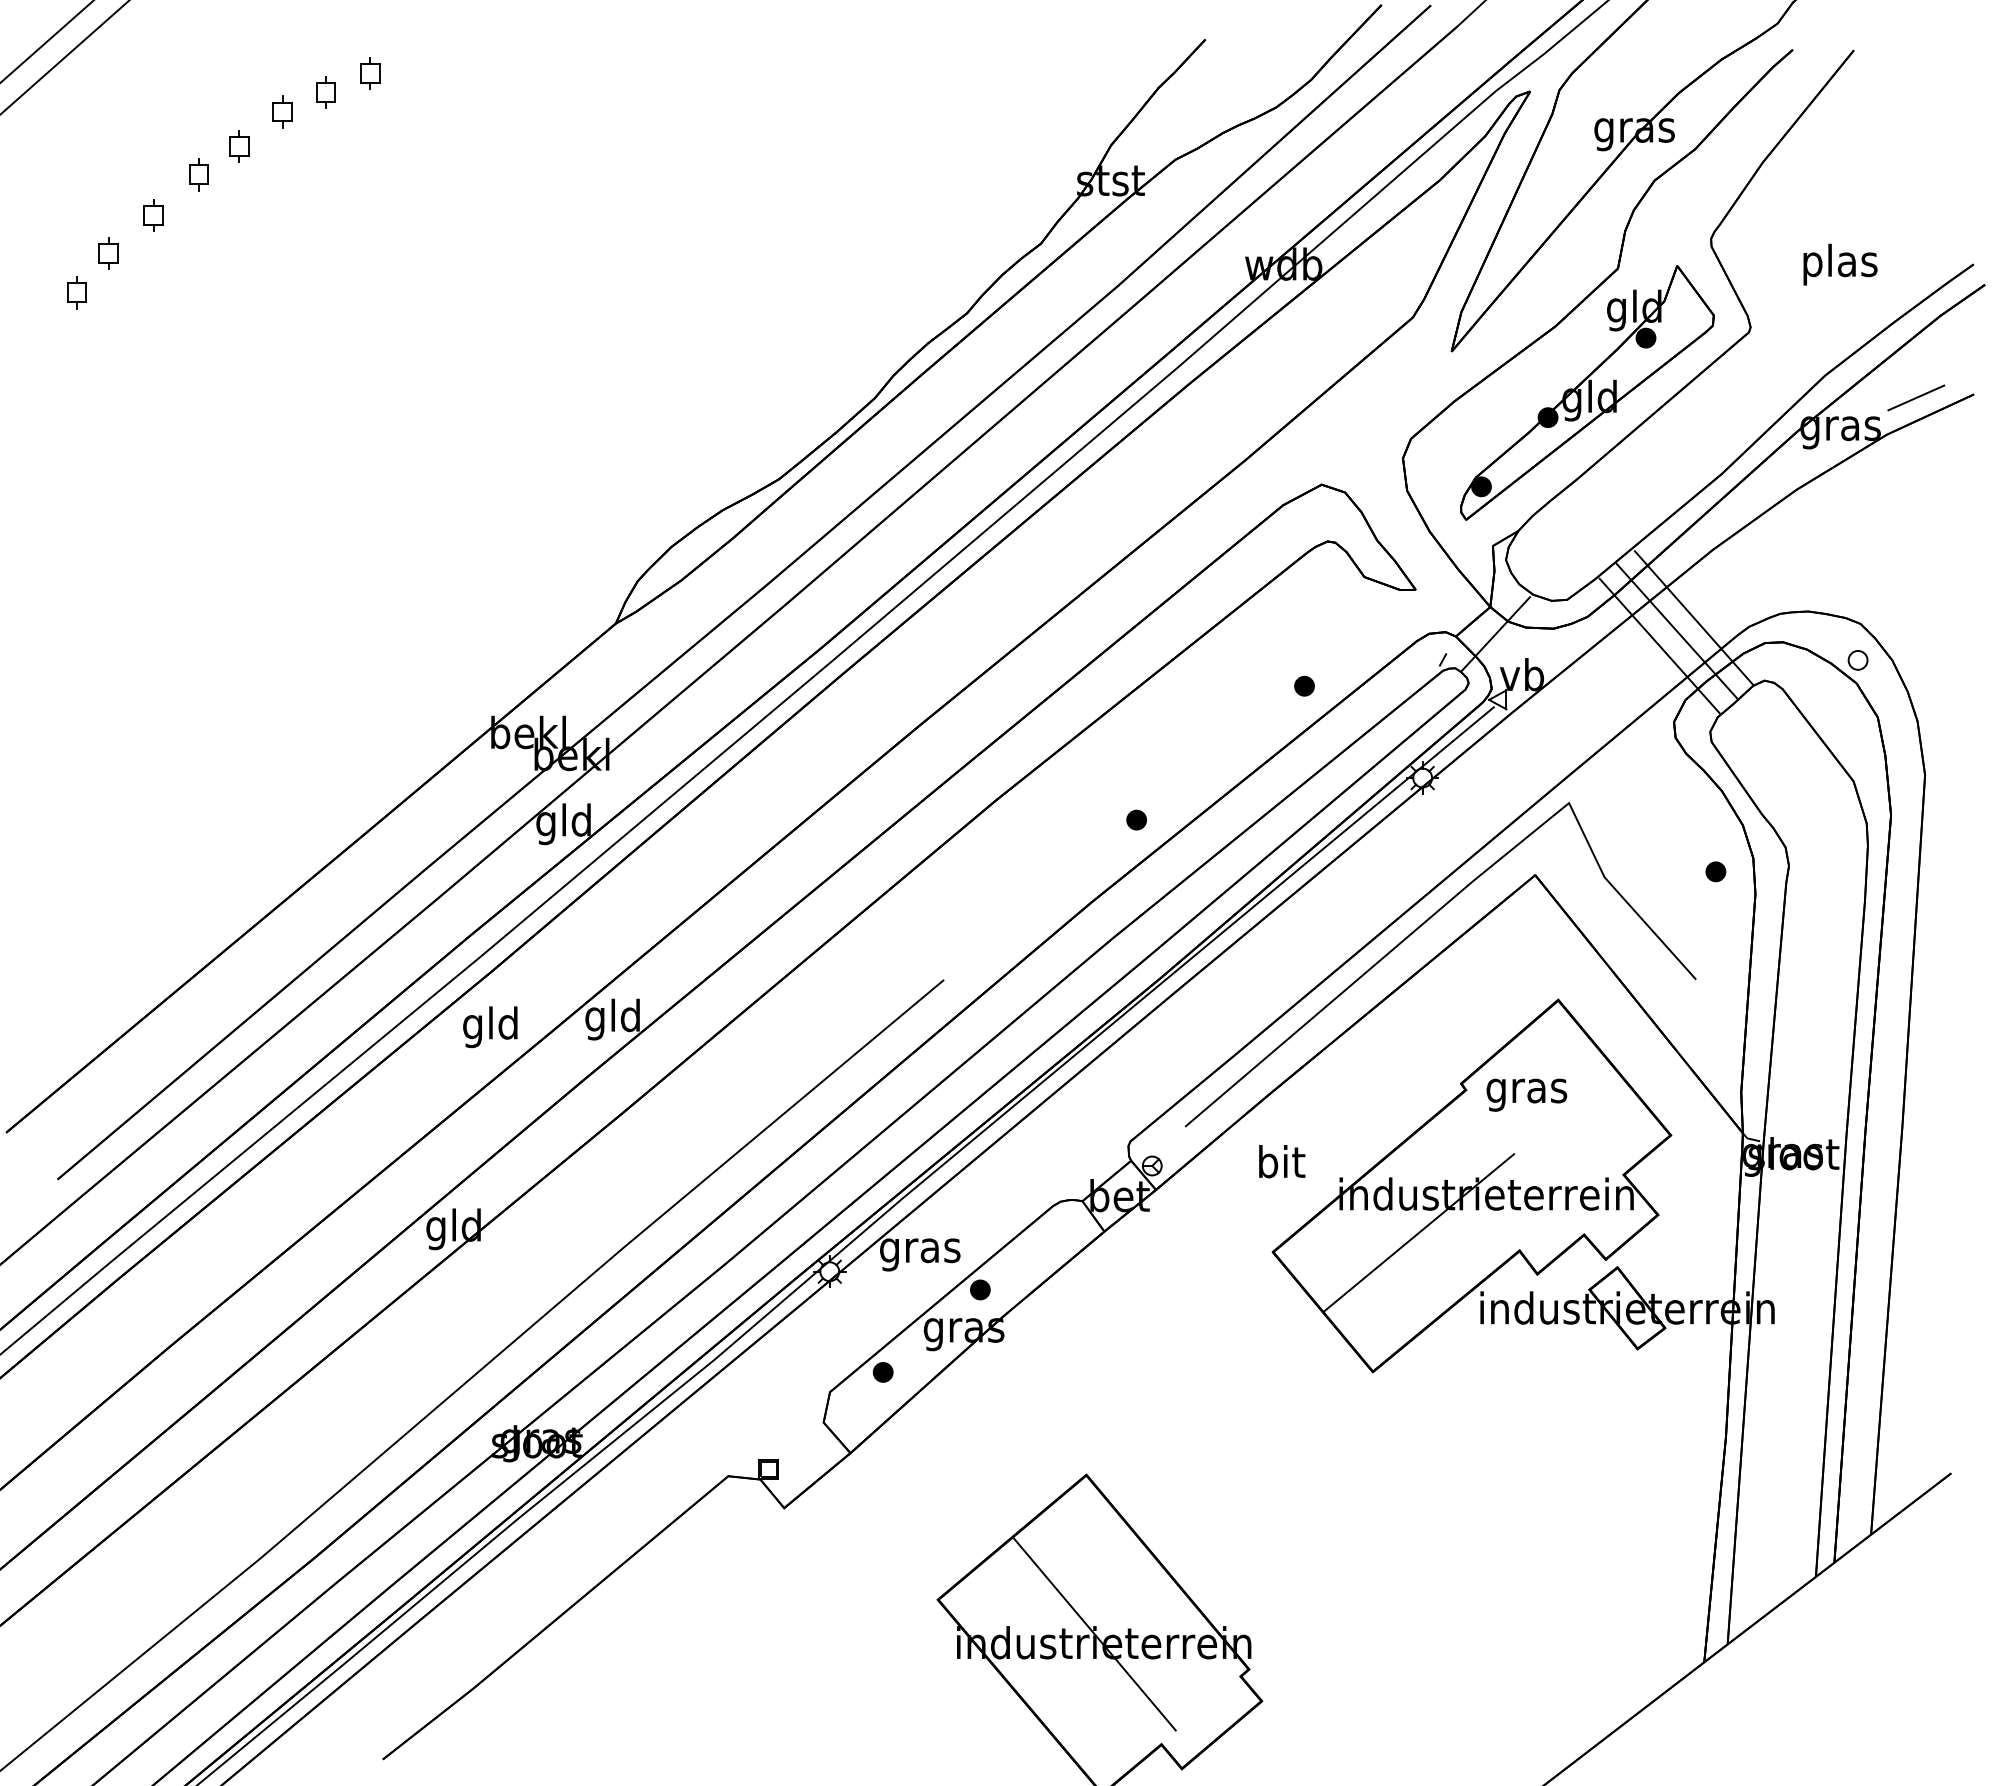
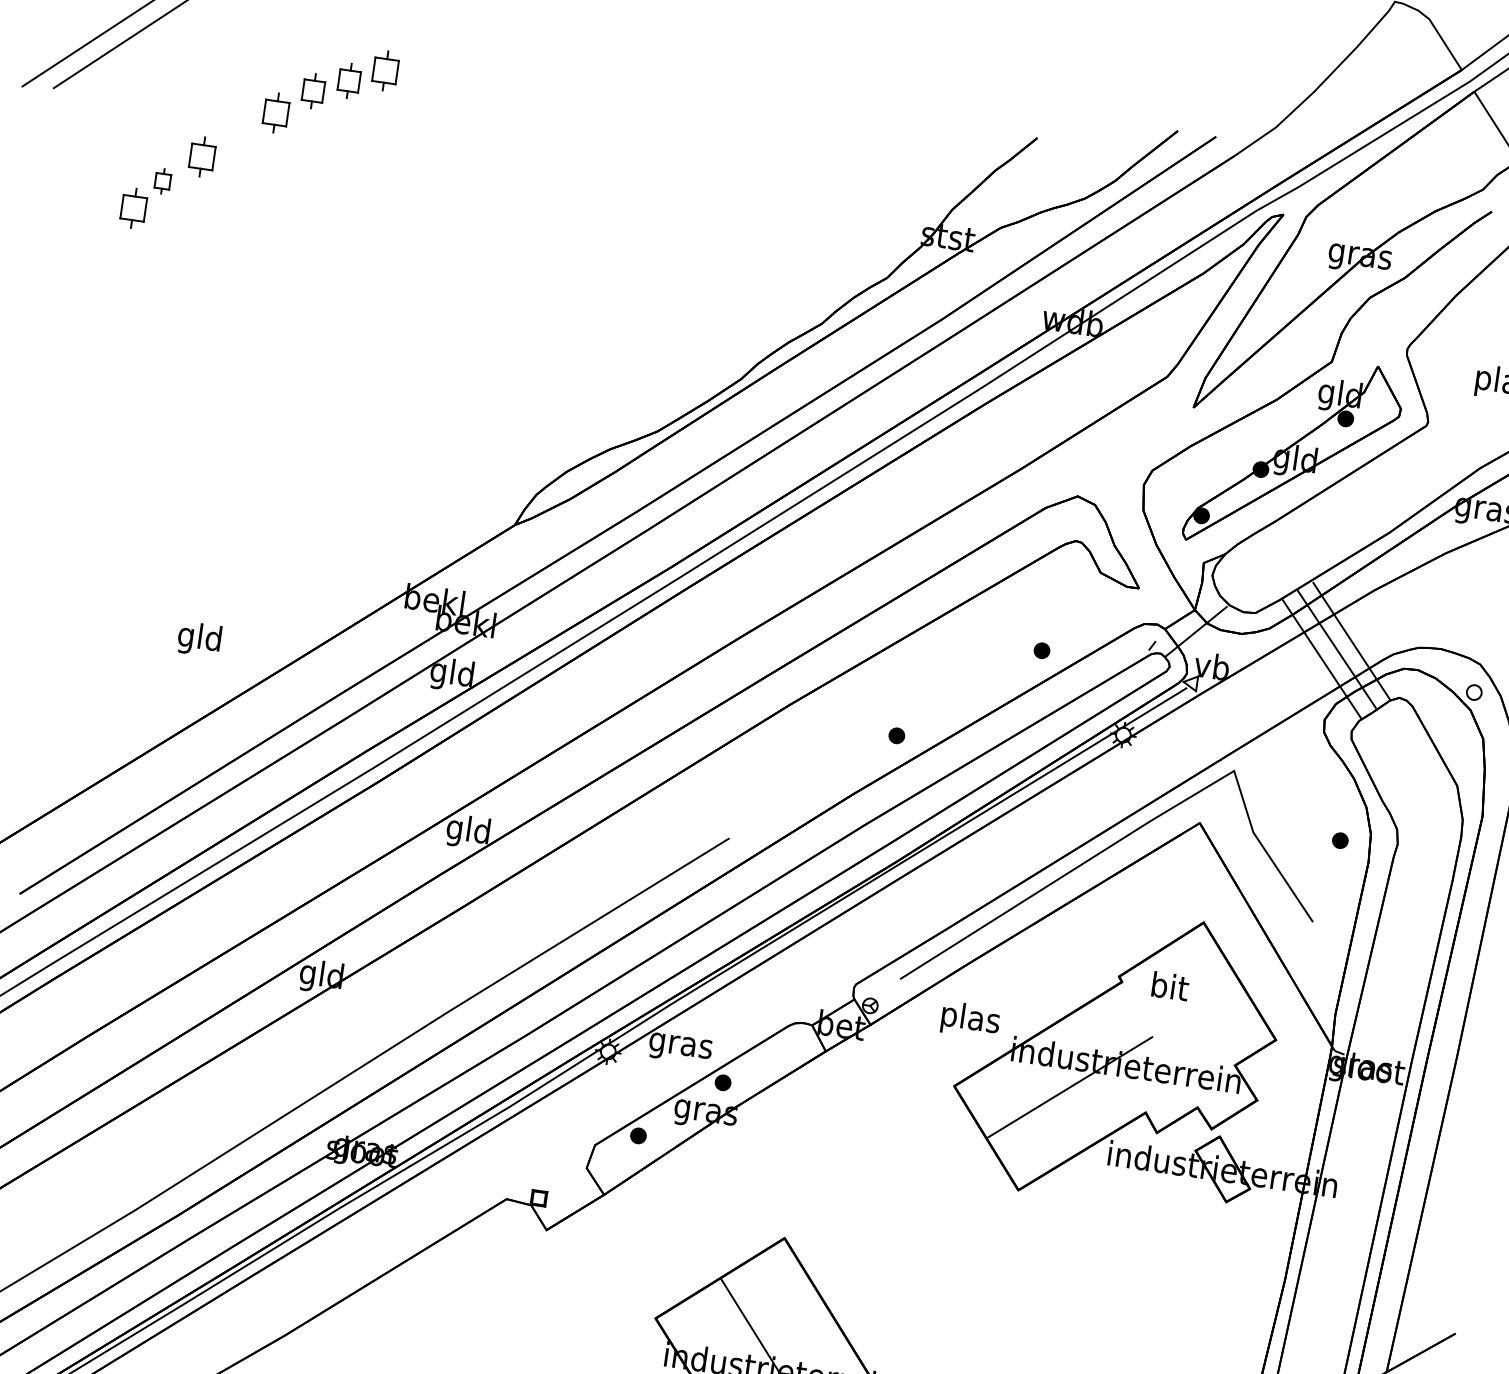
part: (370, 73) -> (385, 71), size x1.6
part: (325, 92) -> (348, 80), size x1.4
part: (282, 111) -> (313, 90), size x1.4
part: (239, 146) -> (276, 113), size x1.6
part: (198, 174) -> (241, 130), removed
part: (153, 215) -> (201, 156), size x1.6
part: (76, 292) -> (133, 208), size x1.6
text: (490, 1027) -> (199, 639), moved
text: (1526, 1090) -> (1169, 989), gras -> bit
text: (1281, 1165) -> (970, 1019), bit -> plas

